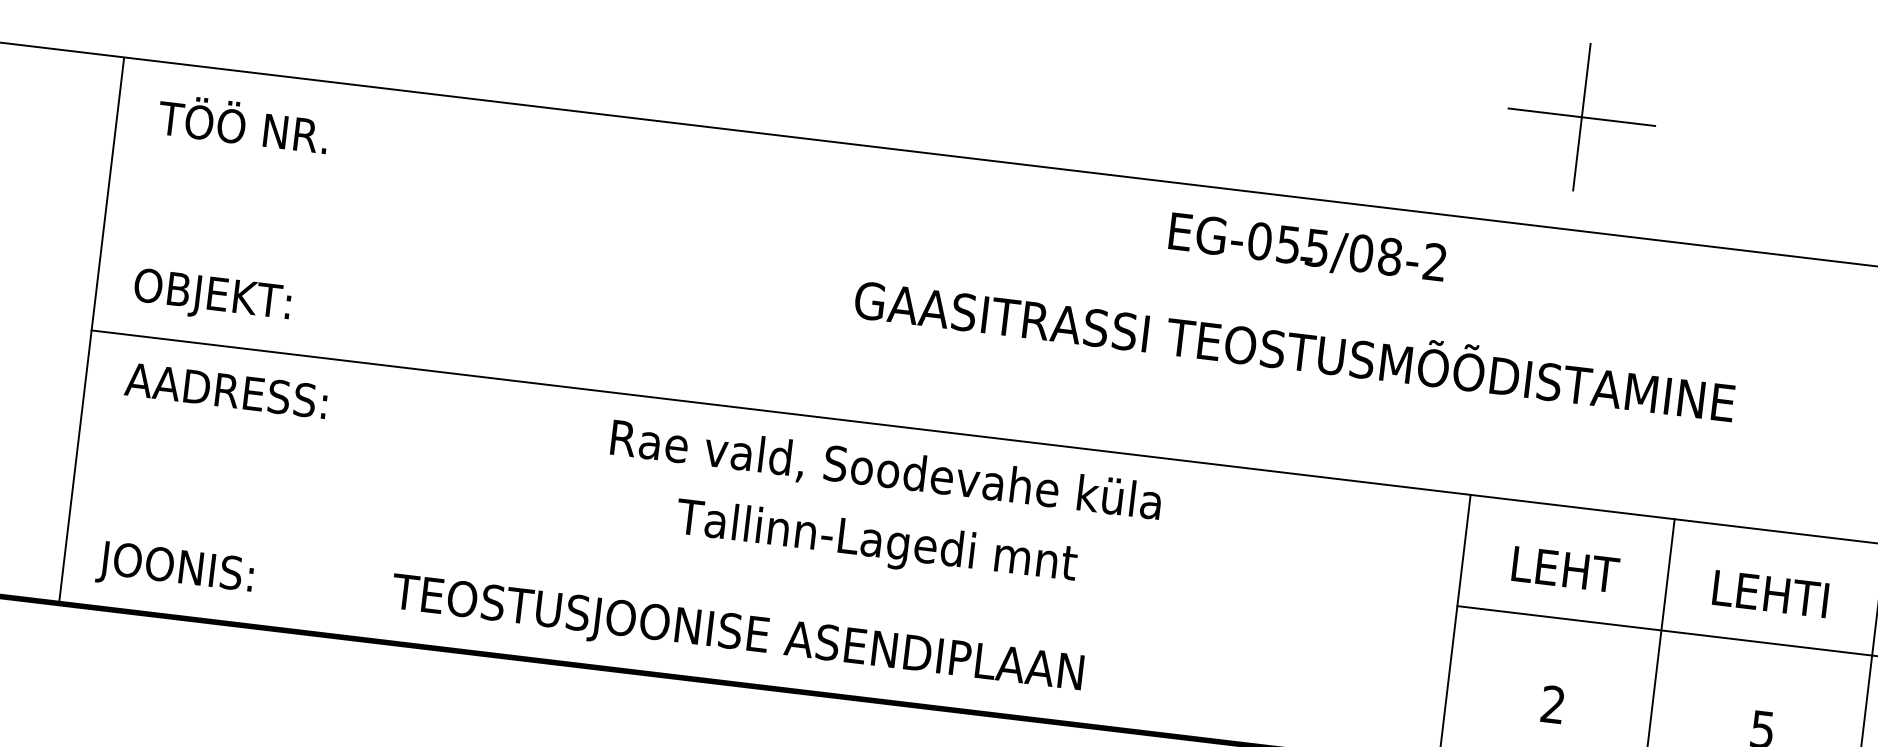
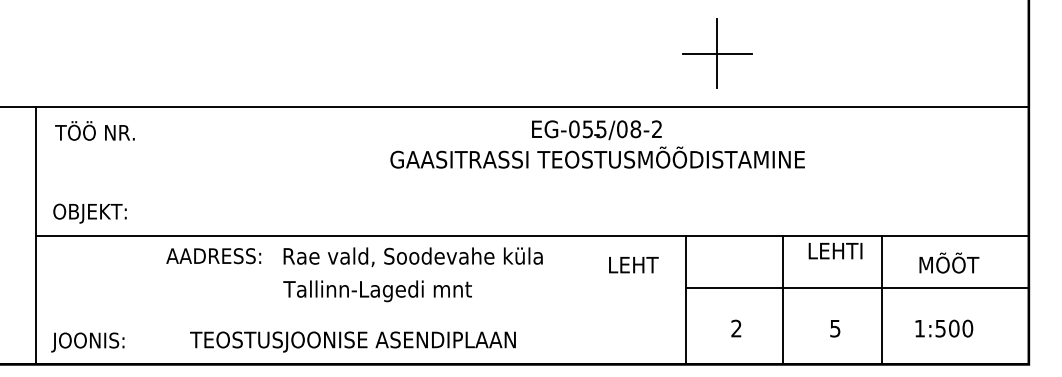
text: (1294, 346) -> (597, 157), moved
text: (225, 391) -> (213, 256), moved
text: (875, 544) -> (377, 291), moved
text: (1564, 570) -> (633, 265), moved
text: (1770, 594) -> (835, 251), moved

